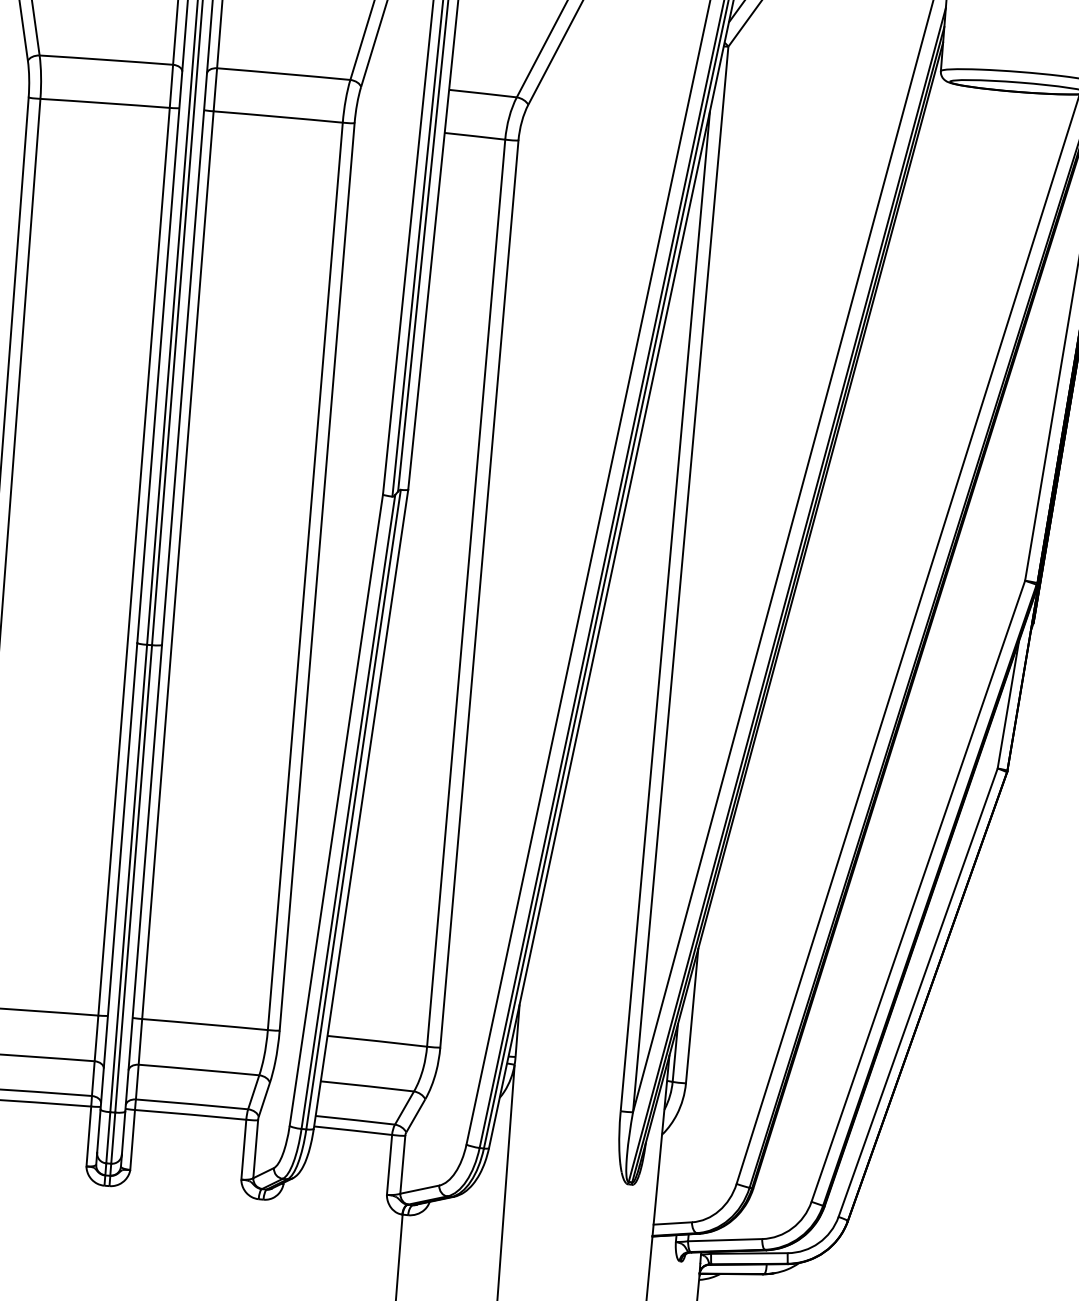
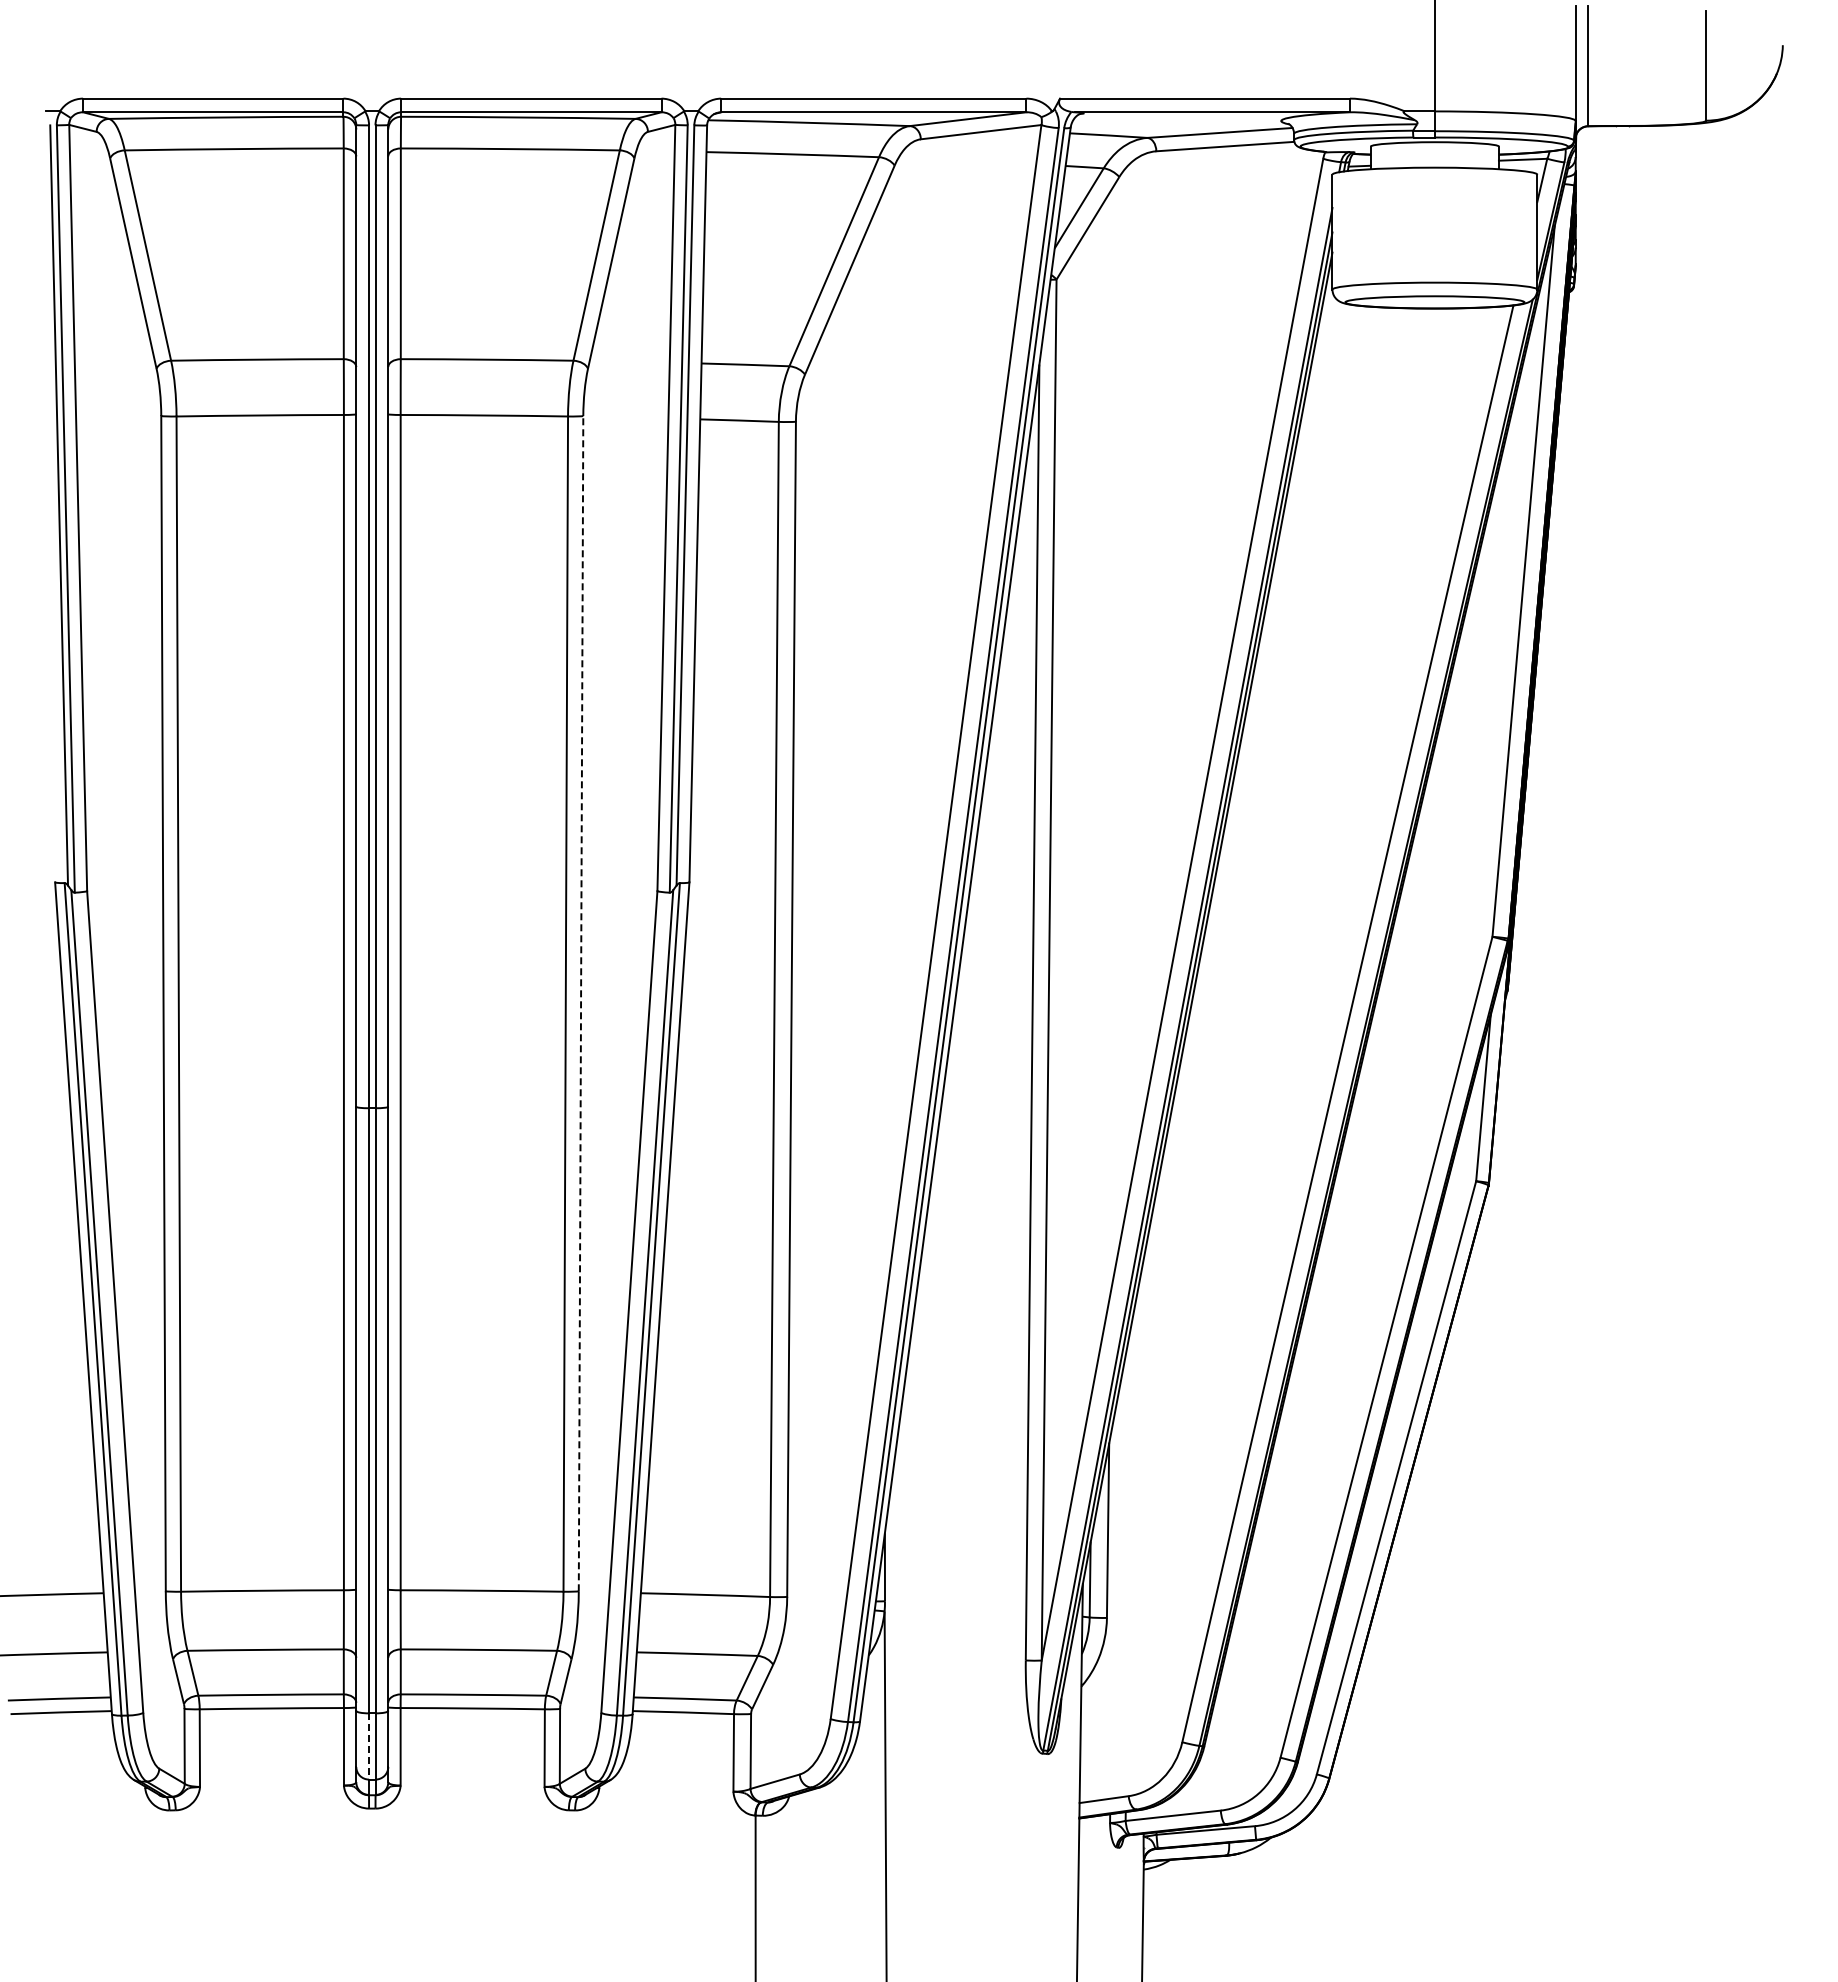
line: (317, 576) -> (581, 1003), solid -> dashed
line: (108, 1137) -> (369, 1746), solid -> dashed

